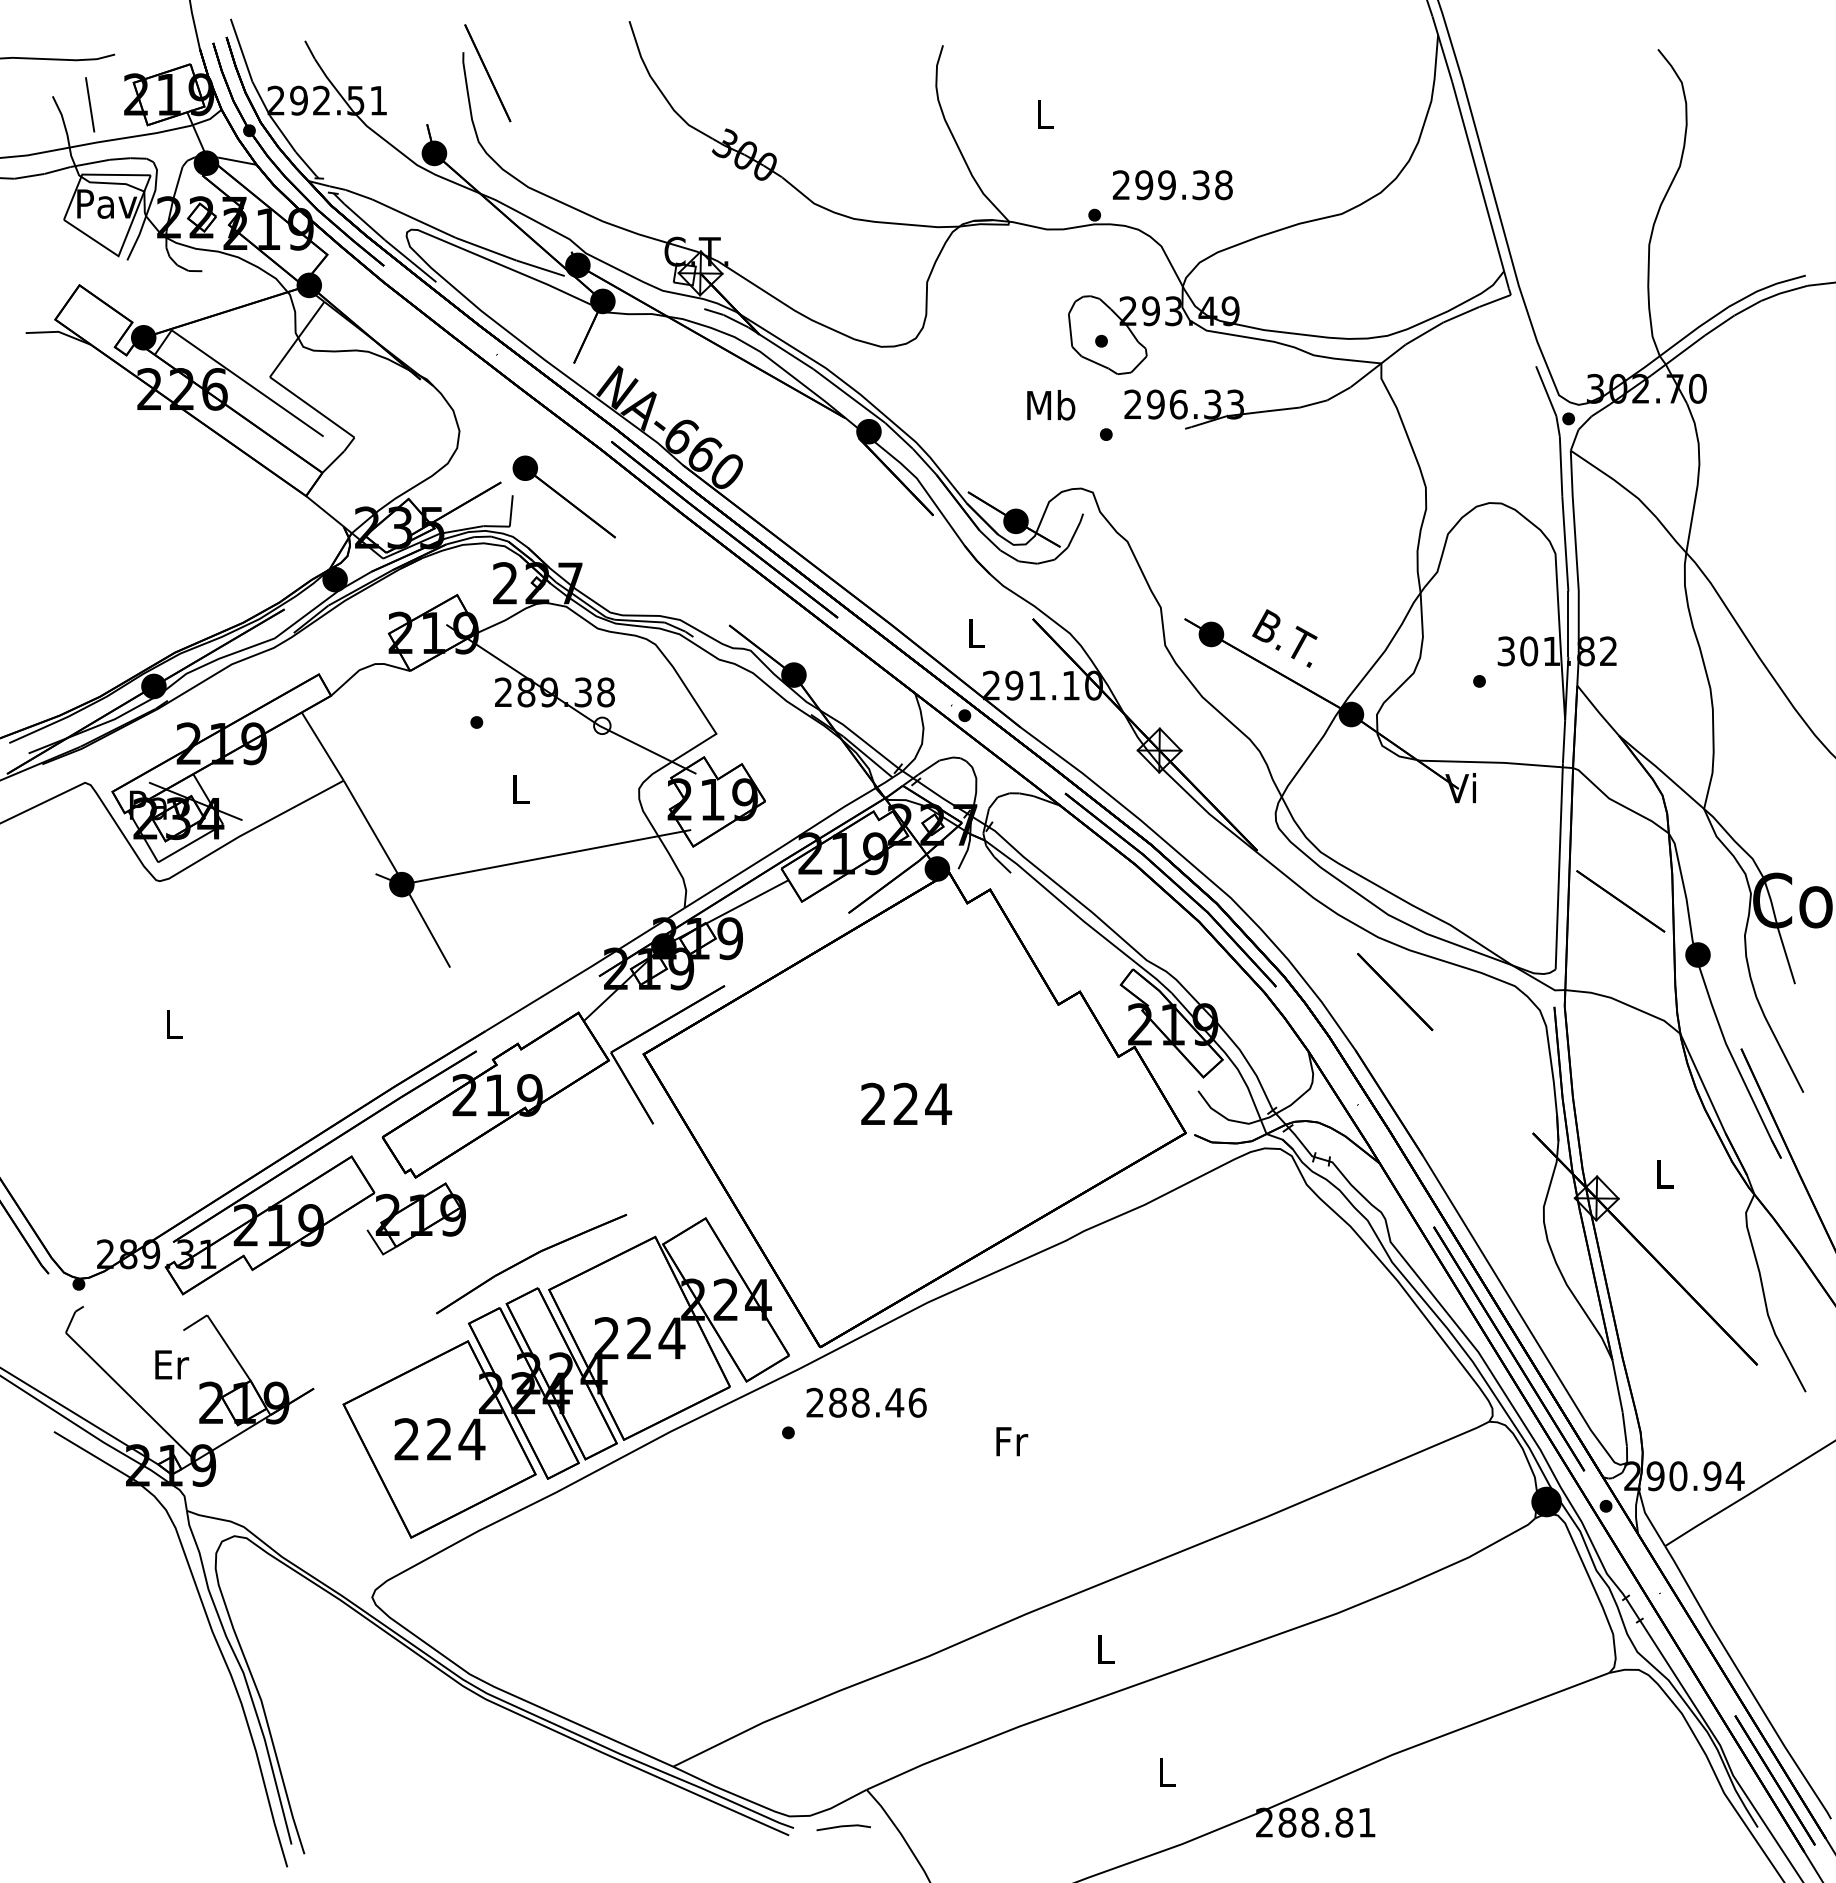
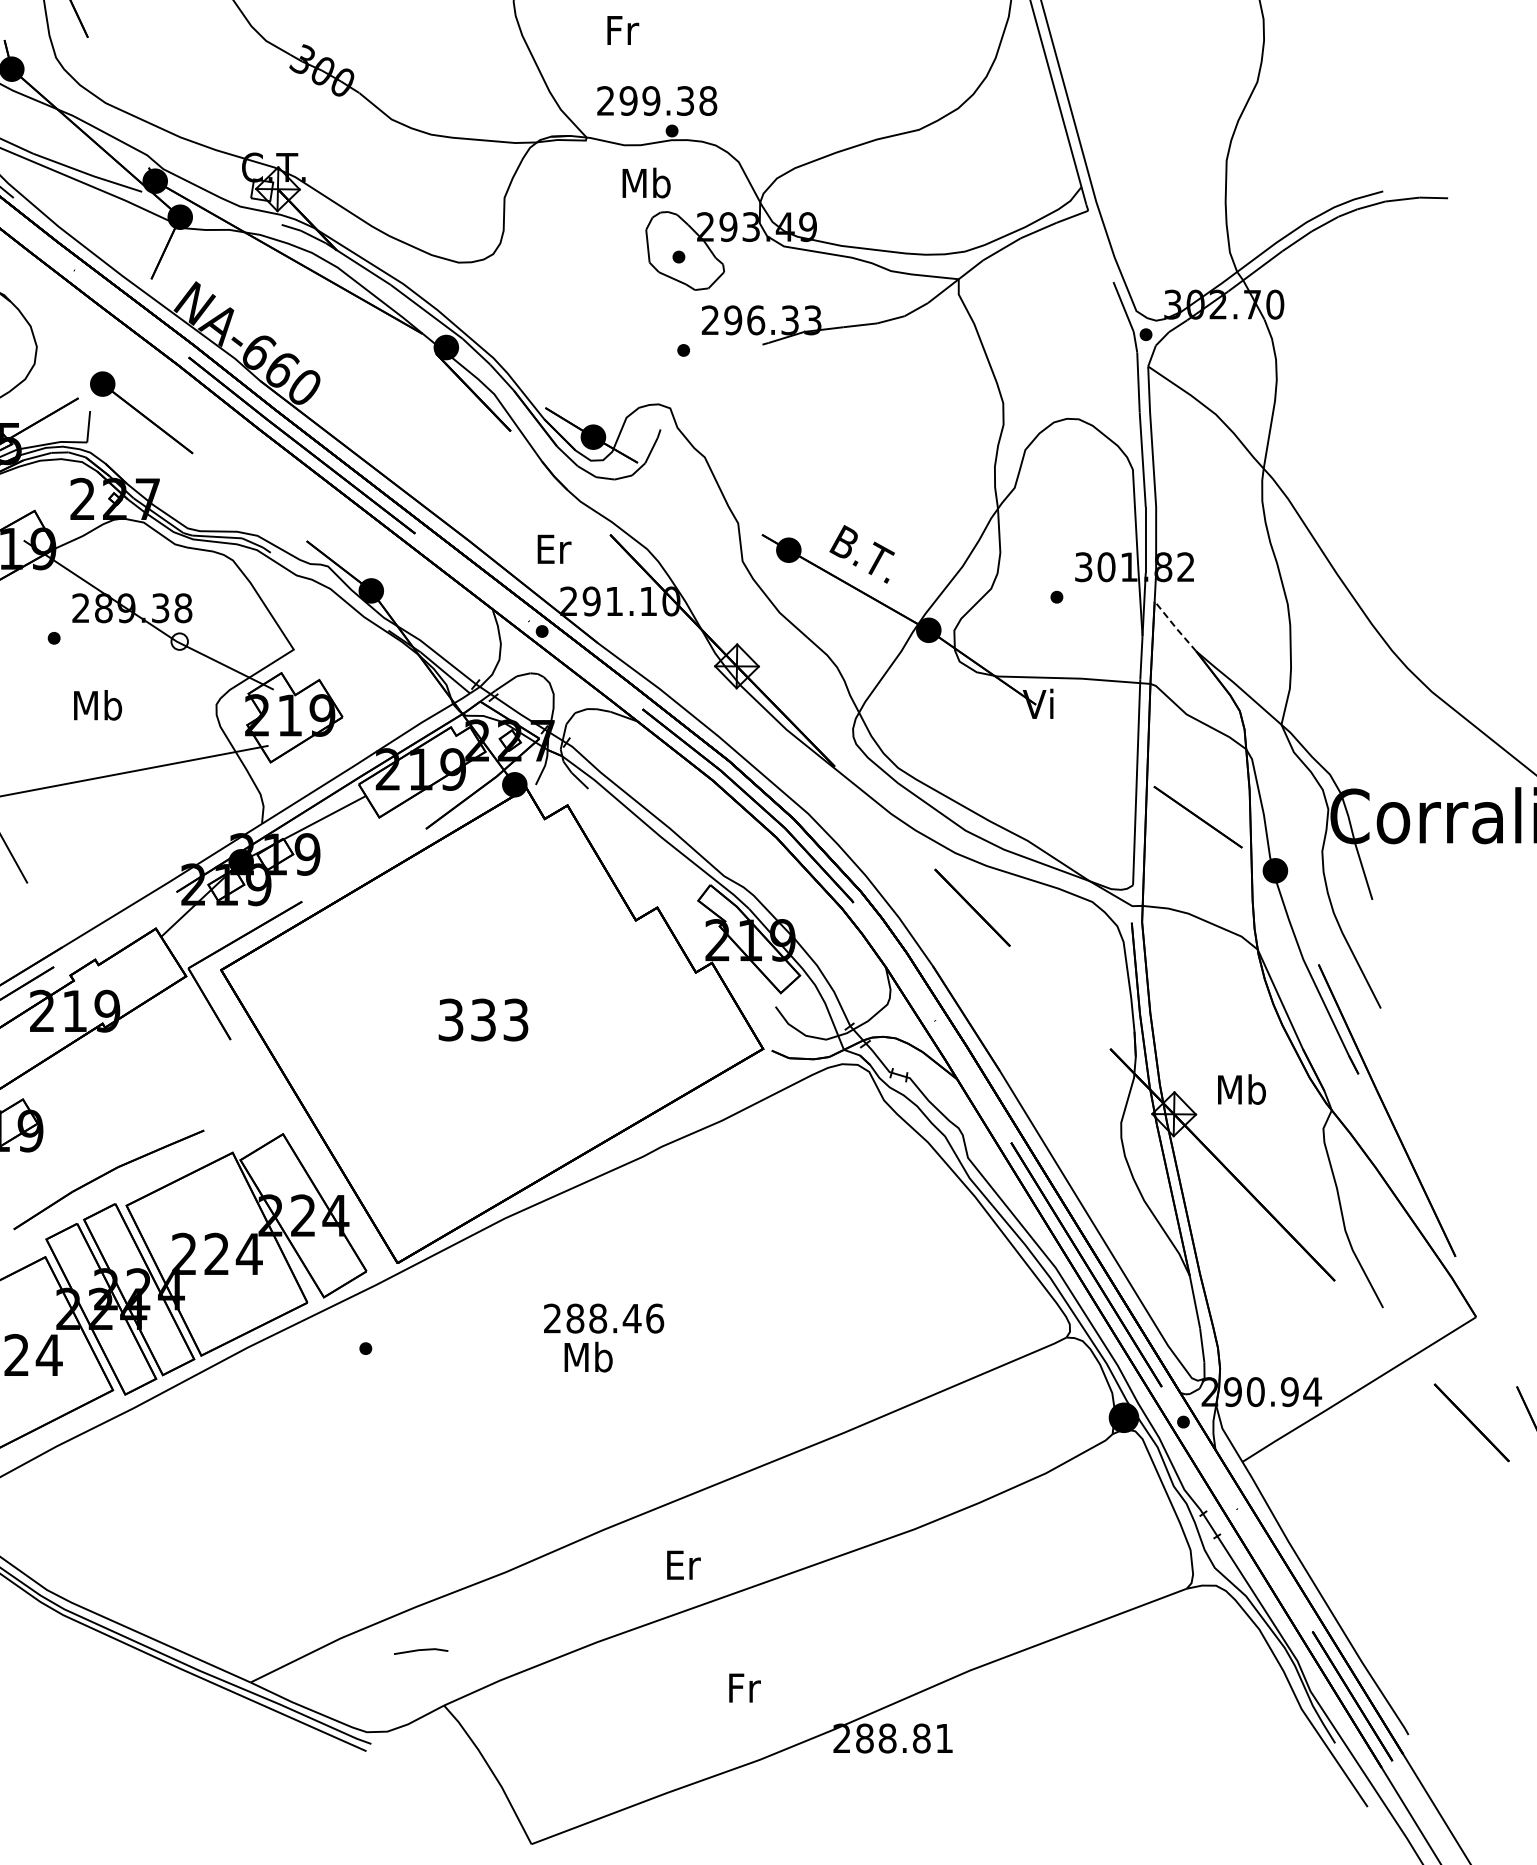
text: (1045, 114) -> (622, 30), L -> Fr
text: (1172, 185) -> (656, 101), moved
text: (1051, 405) -> (646, 183), moved
text: (977, 633) -> (554, 549), L -> Er
line: (1597, 711) -> (1174, 627), solid -> dashed
text: (520, 789) -> (97, 705), L -> Mb
text: (906, 1103) -> (483, 1019), 224 -> 333
text: (1664, 1173) -> (1241, 1089), L -> Mb
text: (866, 1402) -> (603, 1318), moved
text: (1011, 1441) -> (588, 1357), Fr -> Mb
text: (1106, 1649) -> (683, 1565), L -> Er
text: (1167, 1771) -> (744, 1687), L -> Fr
line: (843, 1827) -> (420, 1651), moved

